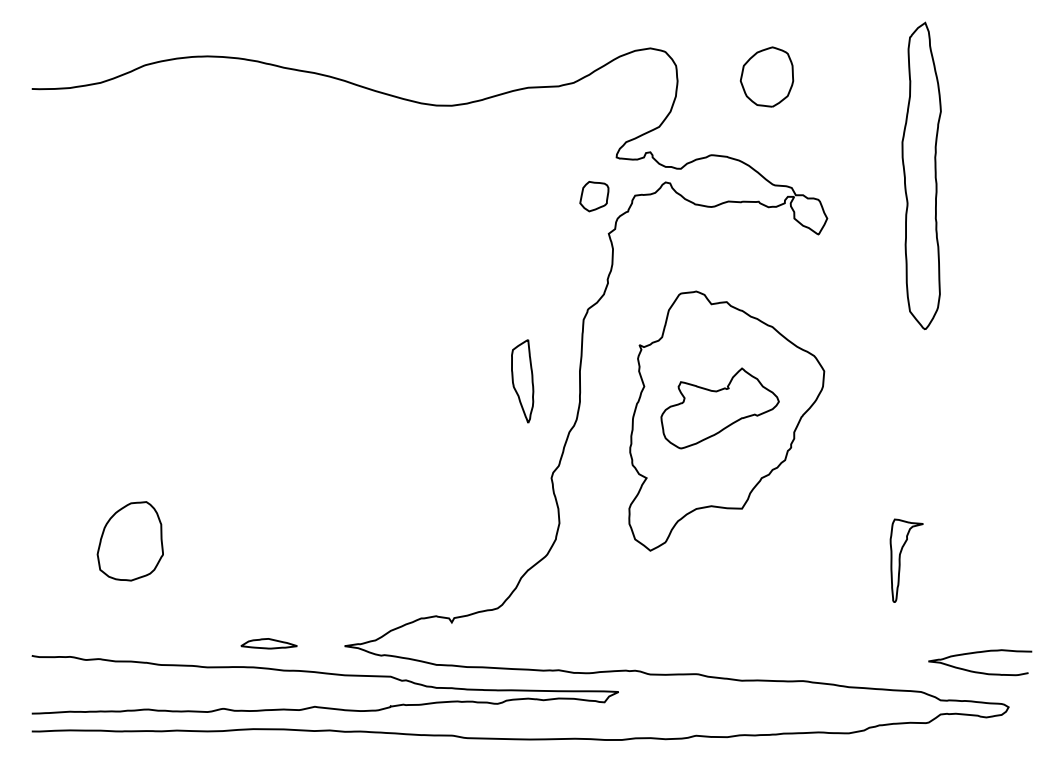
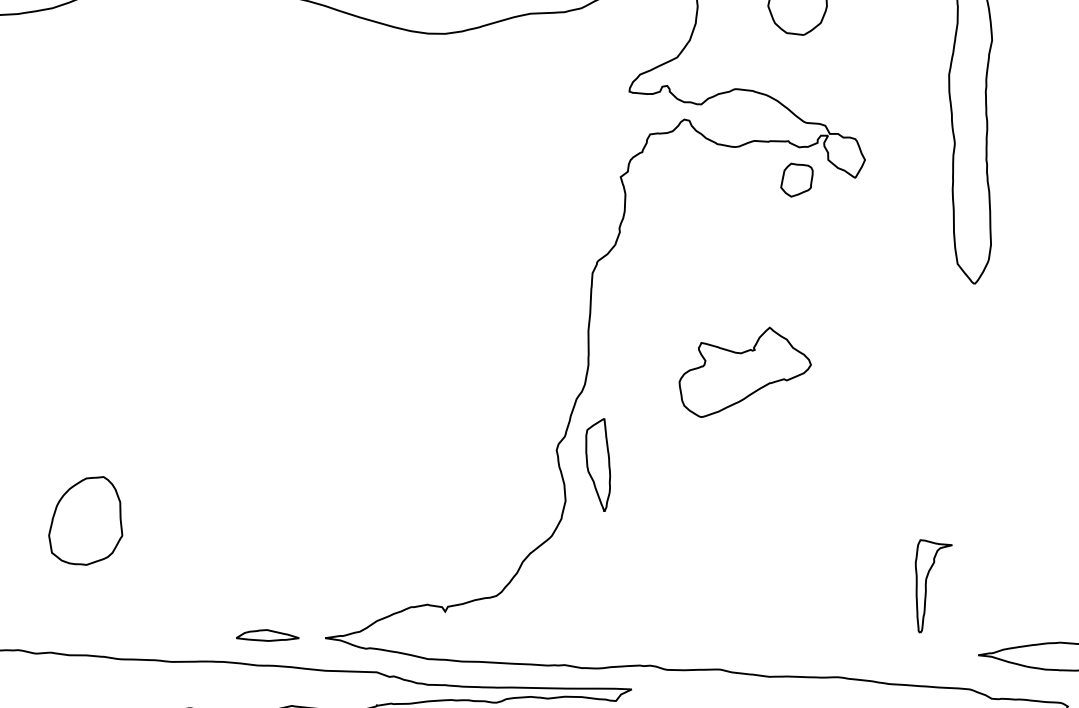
part: (594, 196) -> (797, 180), moved
part: (522, 381) -> (598, 465), moved
part: (726, 420) -> (752, 385), removed
part: (906, 560) -> (933, 586), moved
part: (268, 643) -> (267, 635), moved

